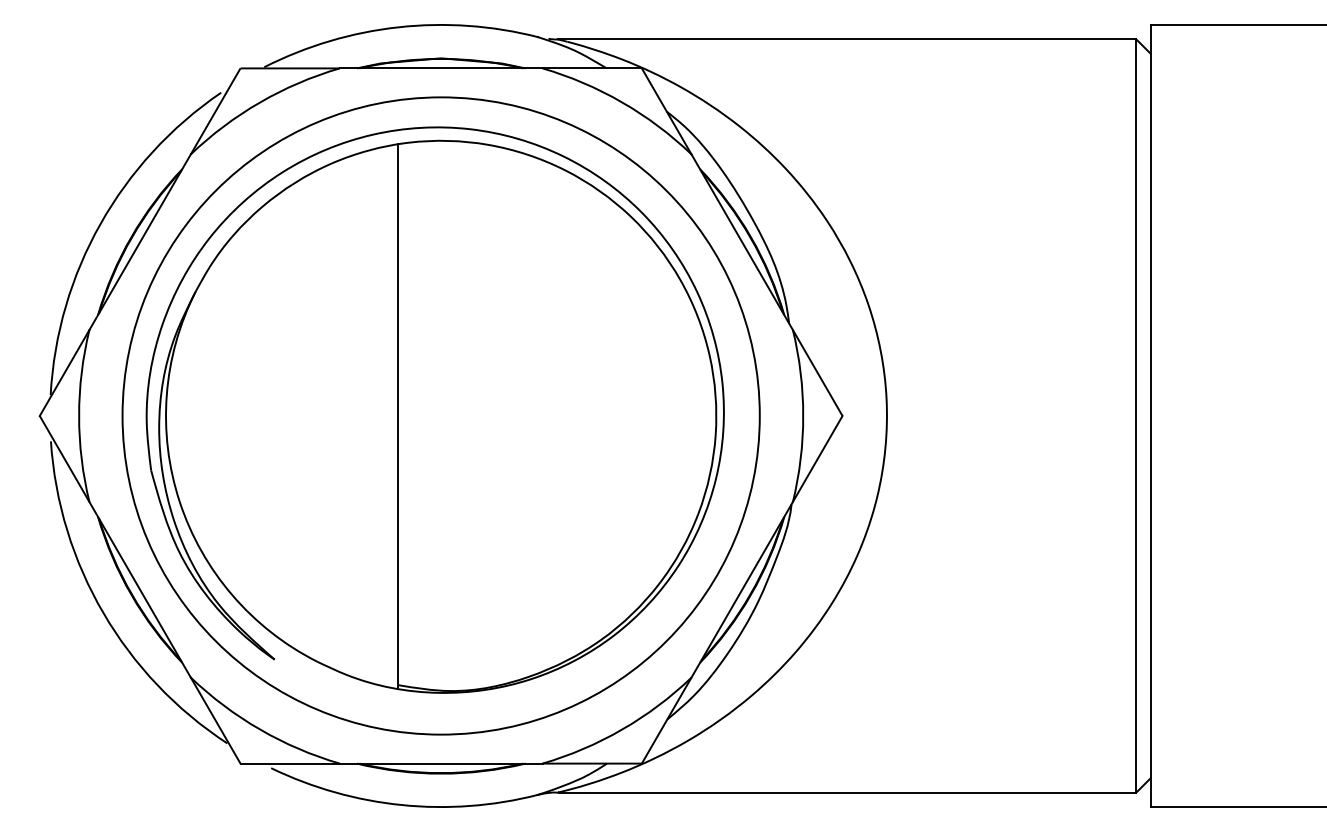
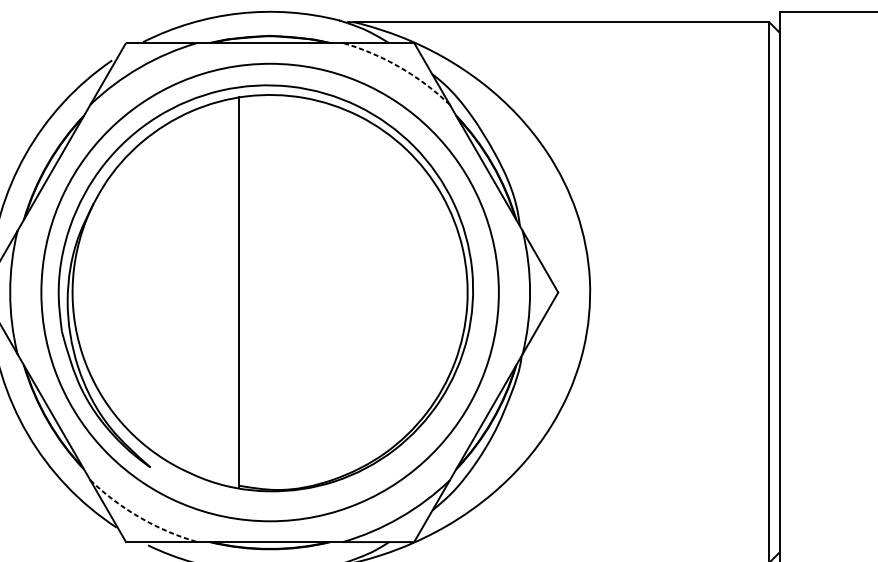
arc: (622, 102) -> (400, 67), solid -> dashed
arc: (260, 729) -> (140, 517), solid -> dashed

